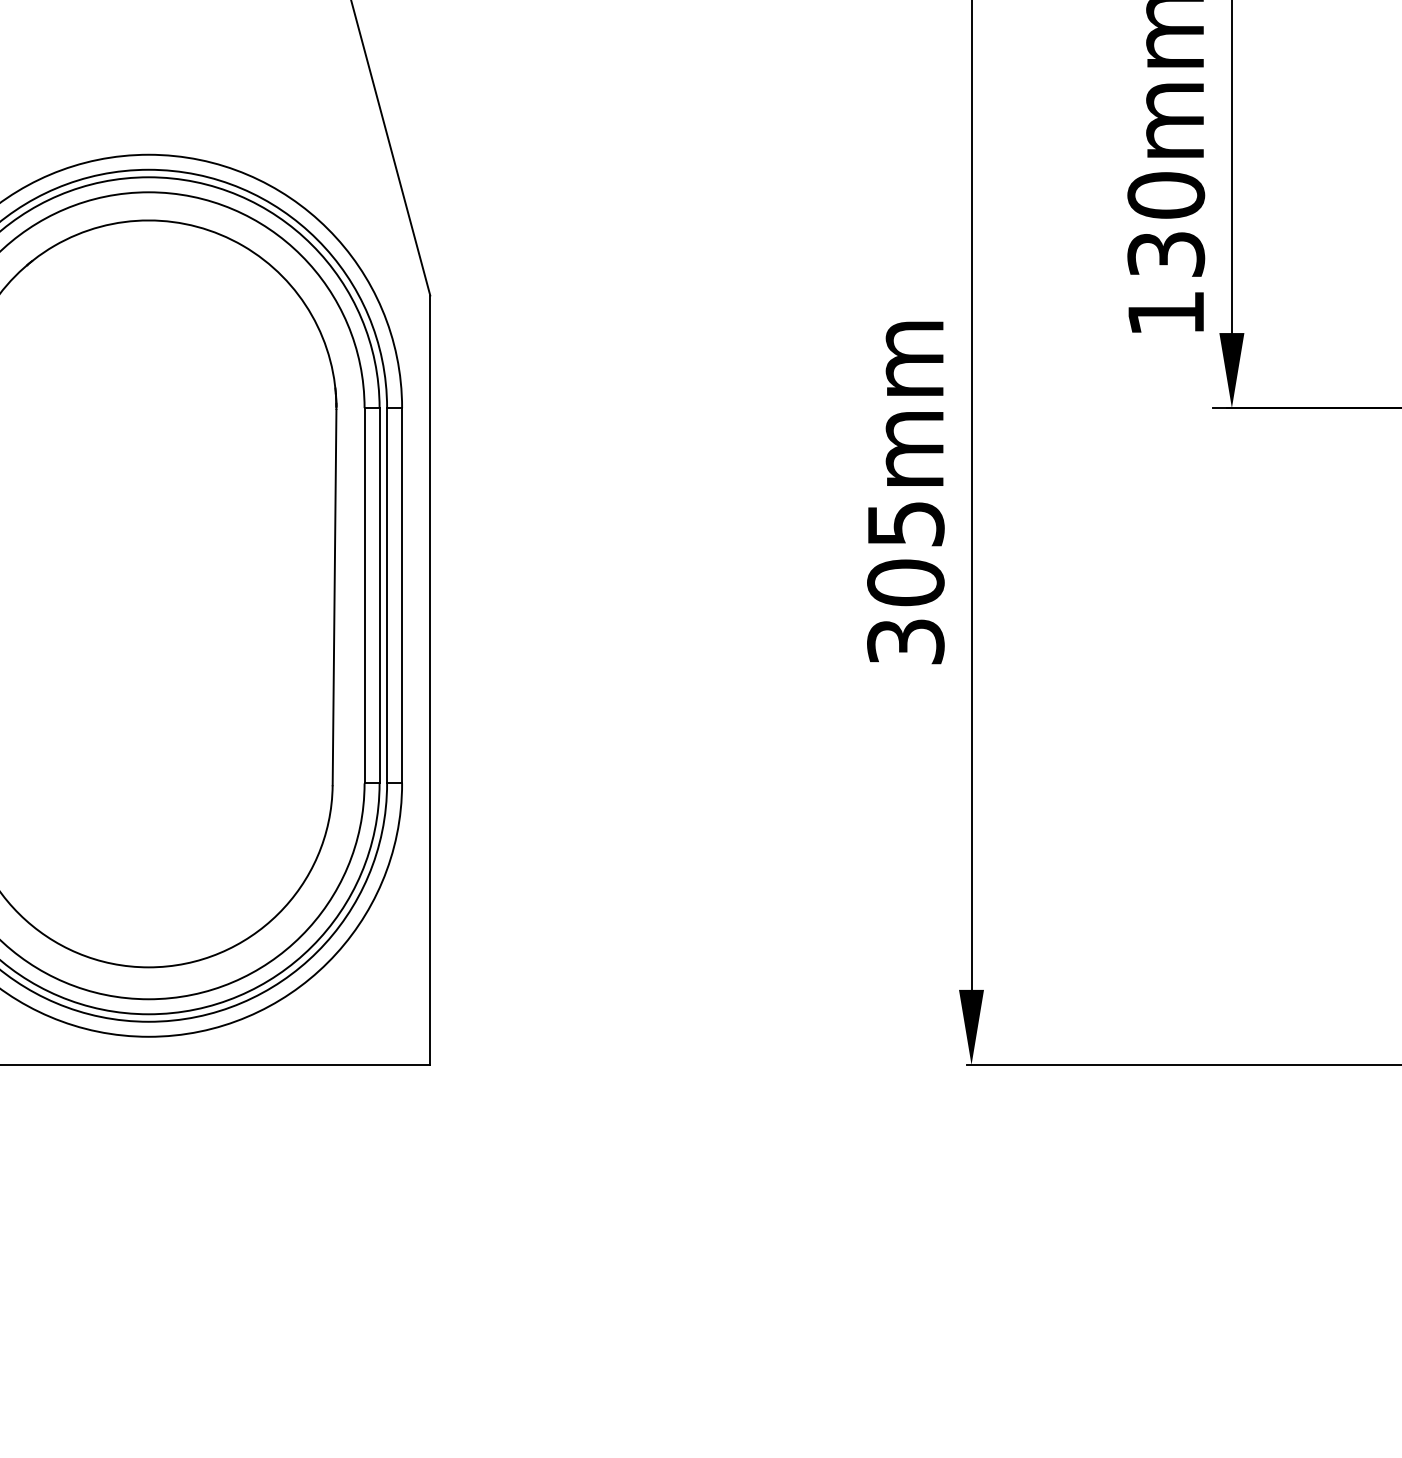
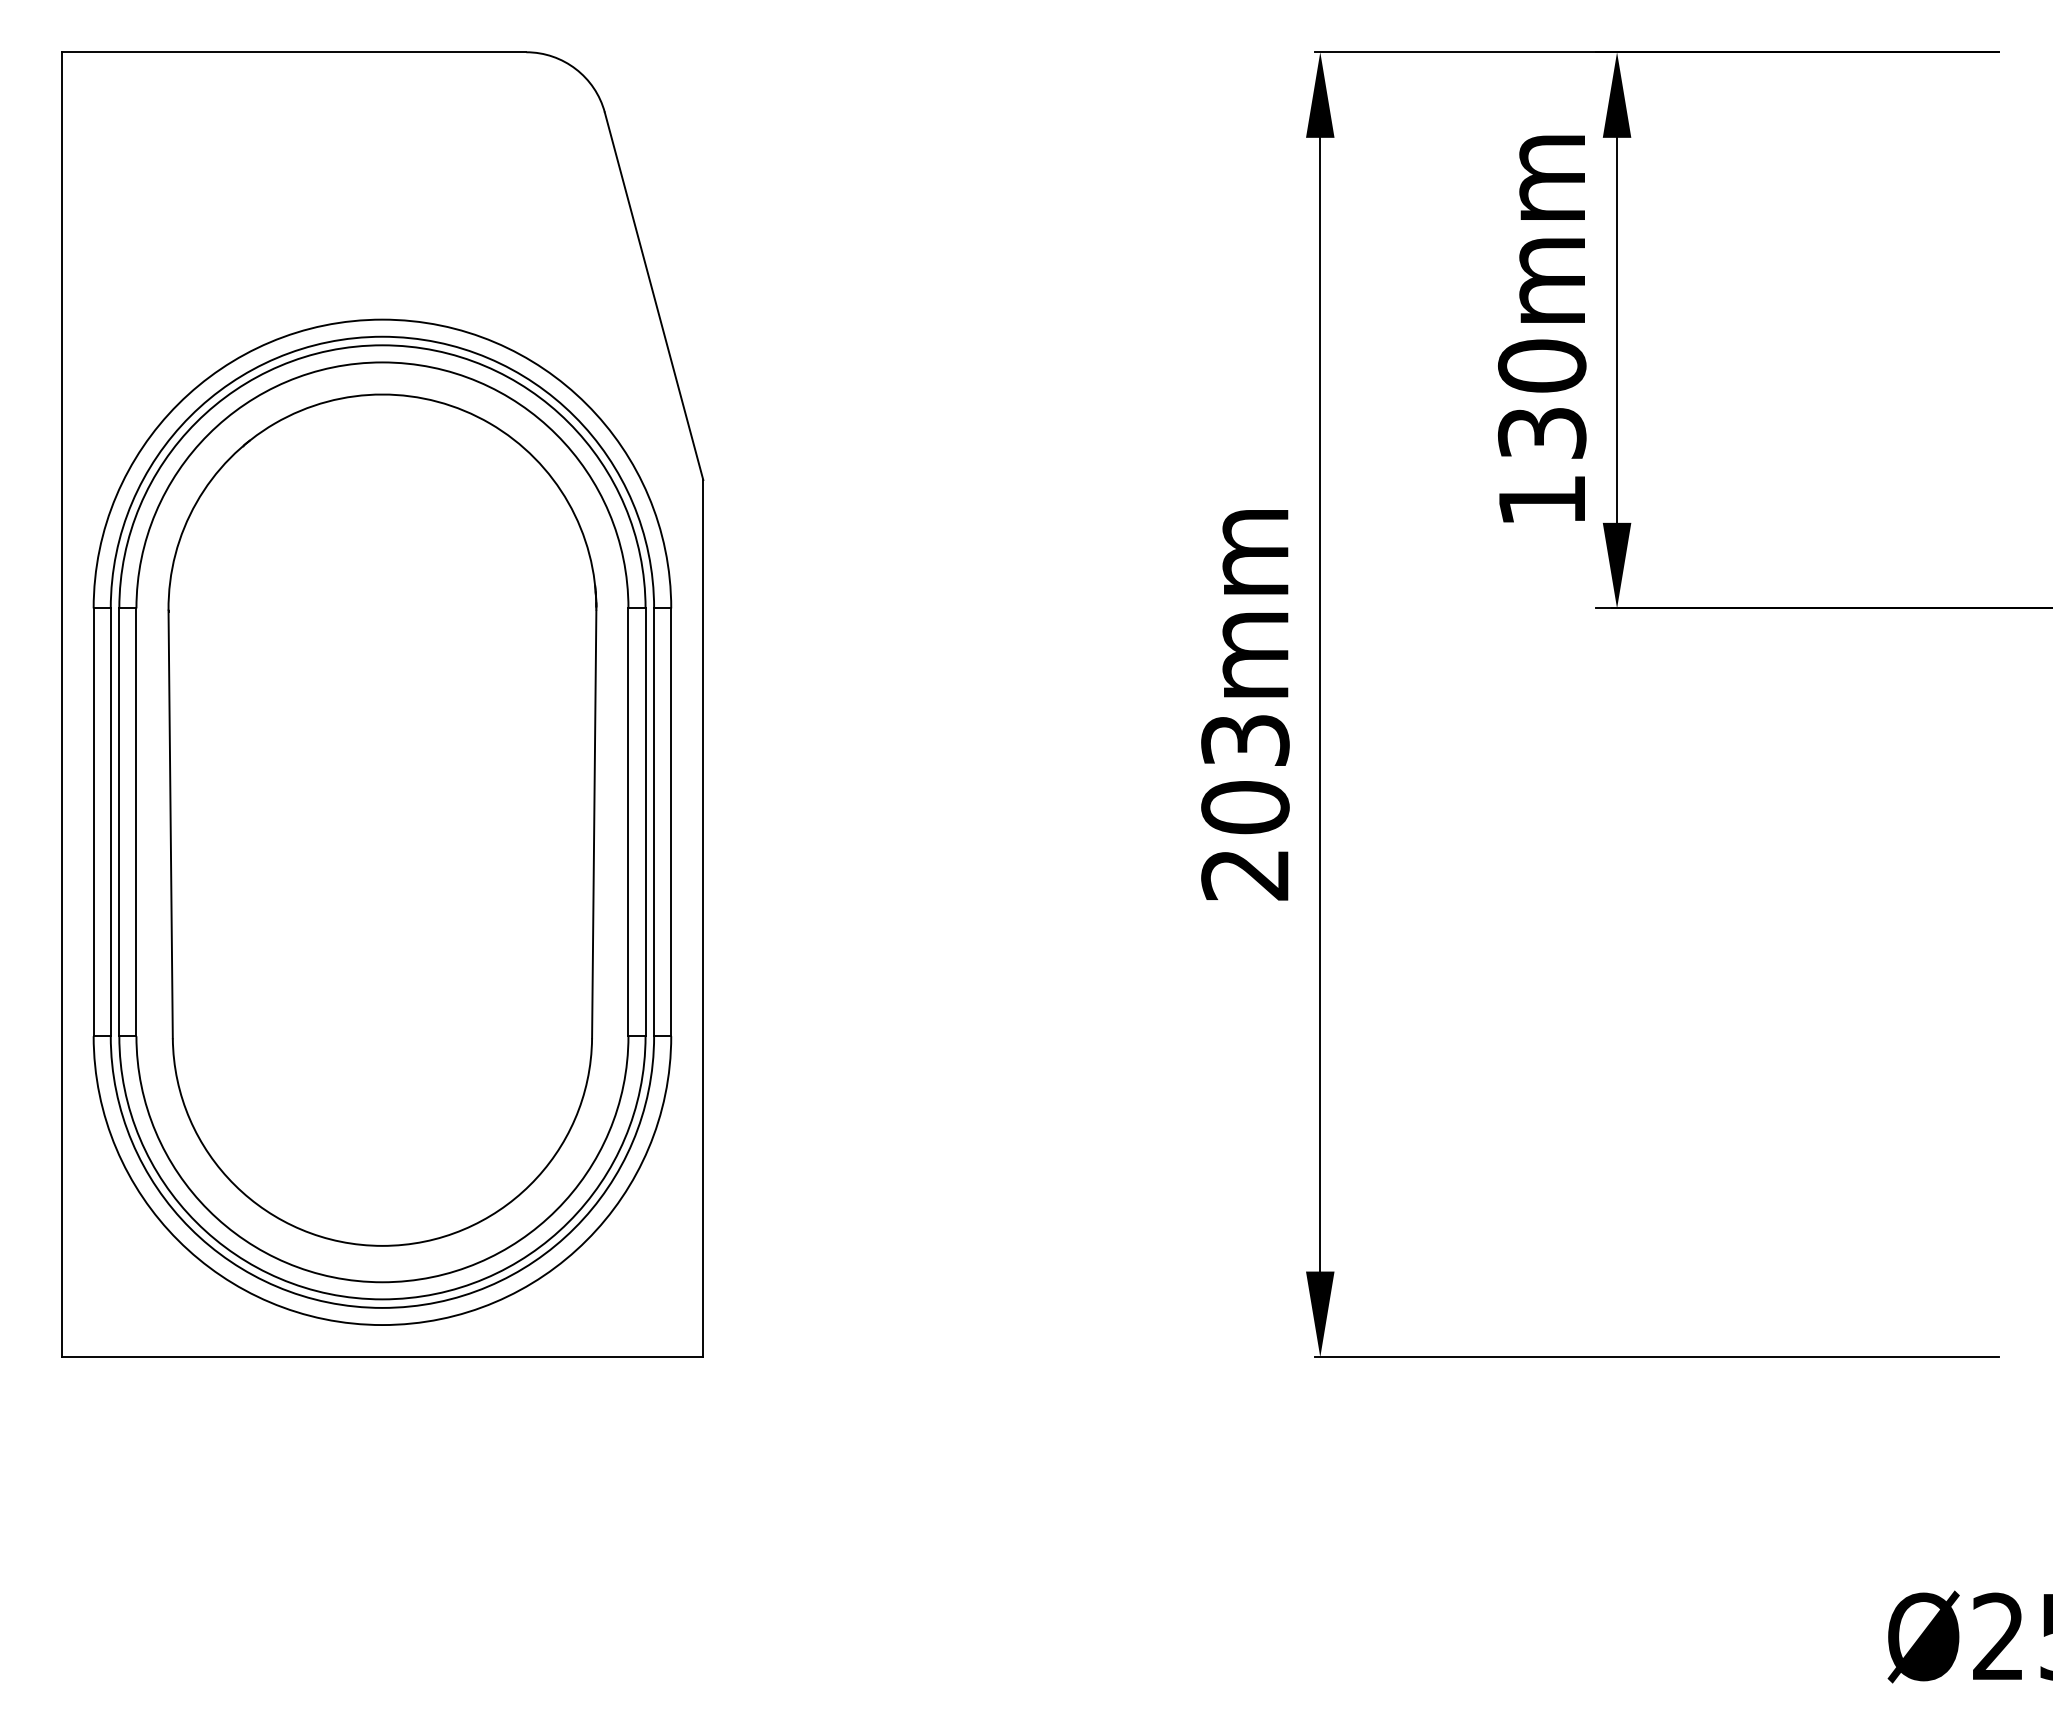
text: (905, 582) -> (1245, 807), 305mm -> 203mm

